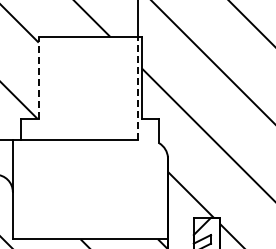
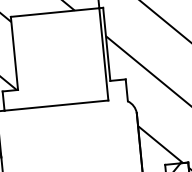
line: (38, 77) -> (14, 53), dashed -> solid
line: (137, 88) -> (103, 54), dashed -> solid

